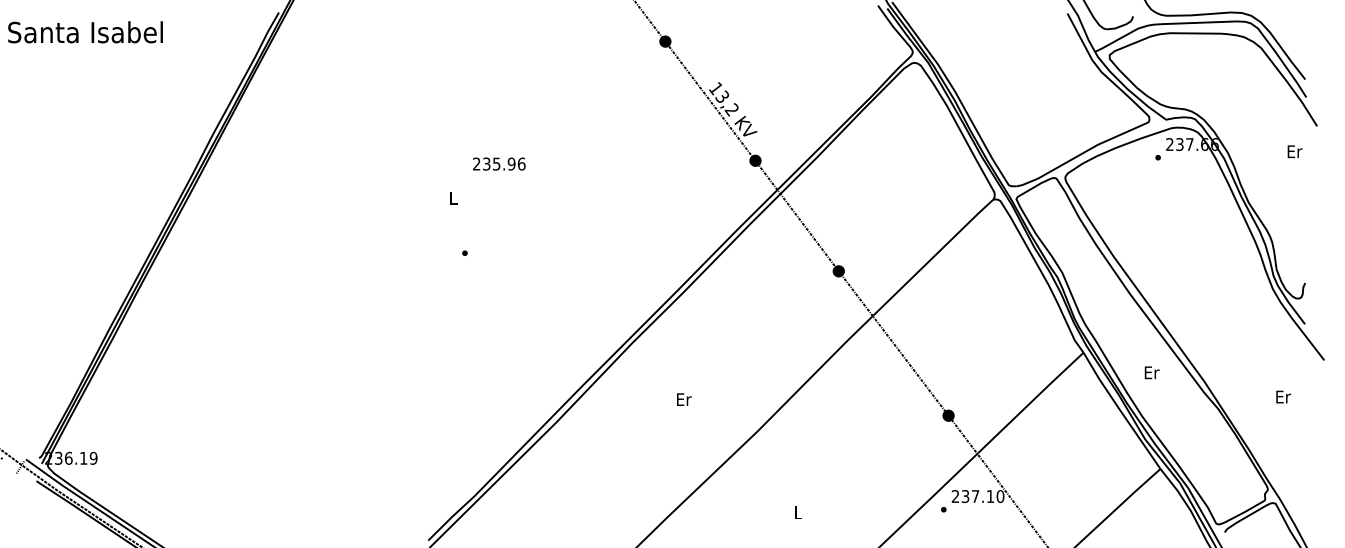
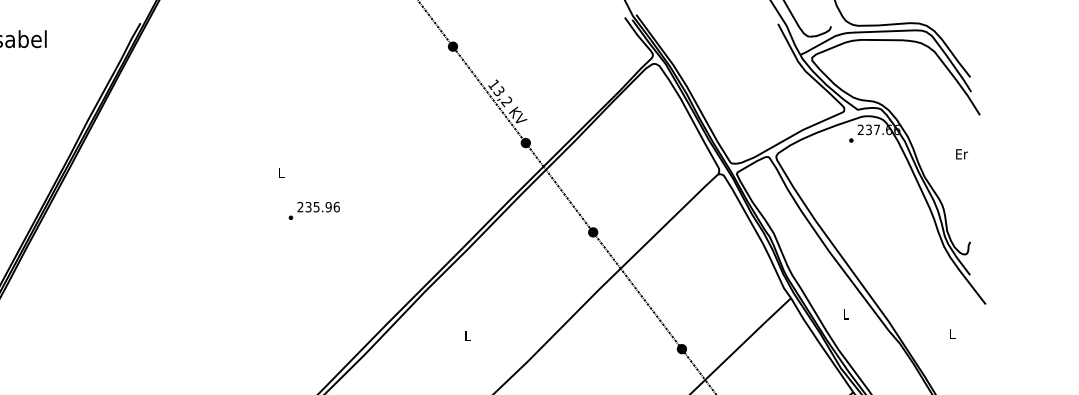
text: (1294, 151) -> (961, 154), moved
text: (499, 163) -> (318, 206), moved
text: (1151, 372) -> (846, 314), Er -> L
text: (1283, 396) -> (952, 333), Er -> L
text: (684, 399) -> (468, 336), Er -> L

